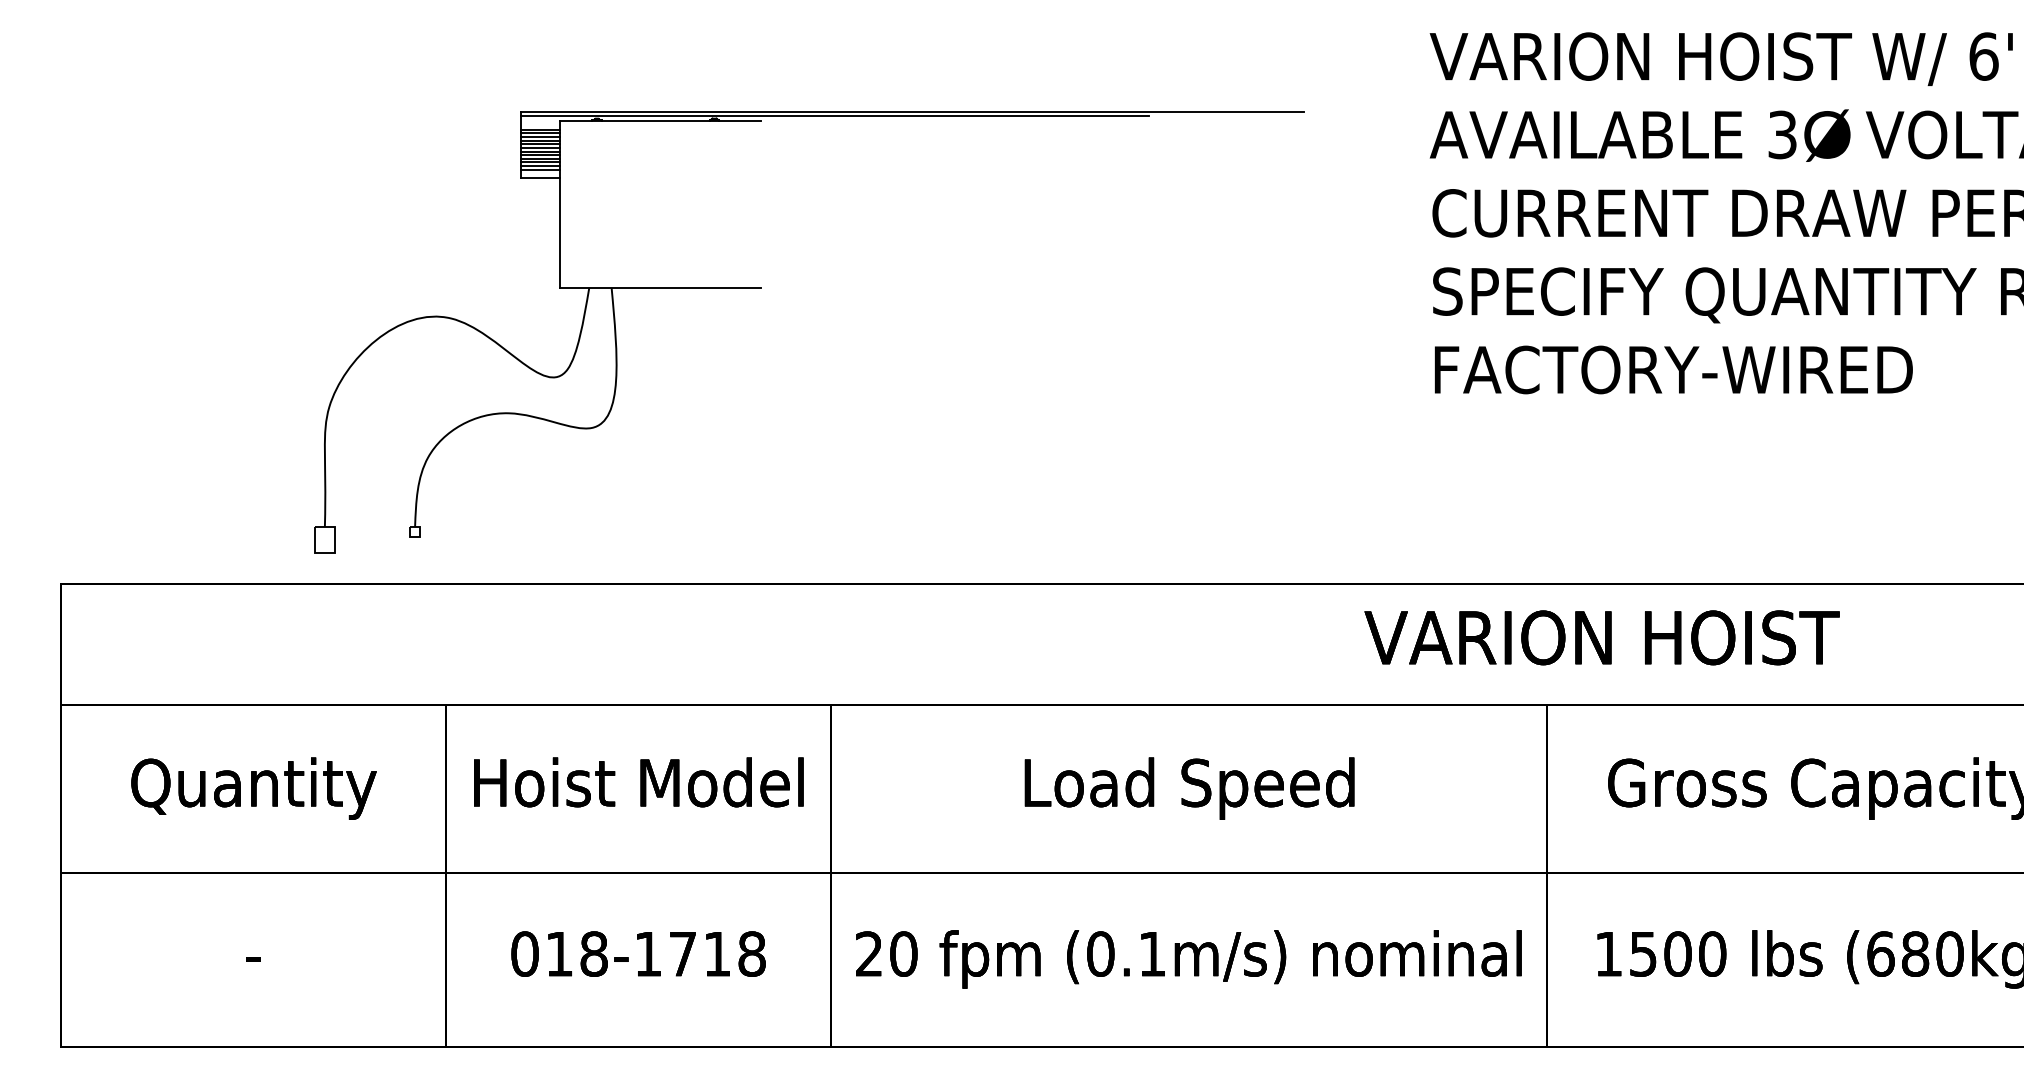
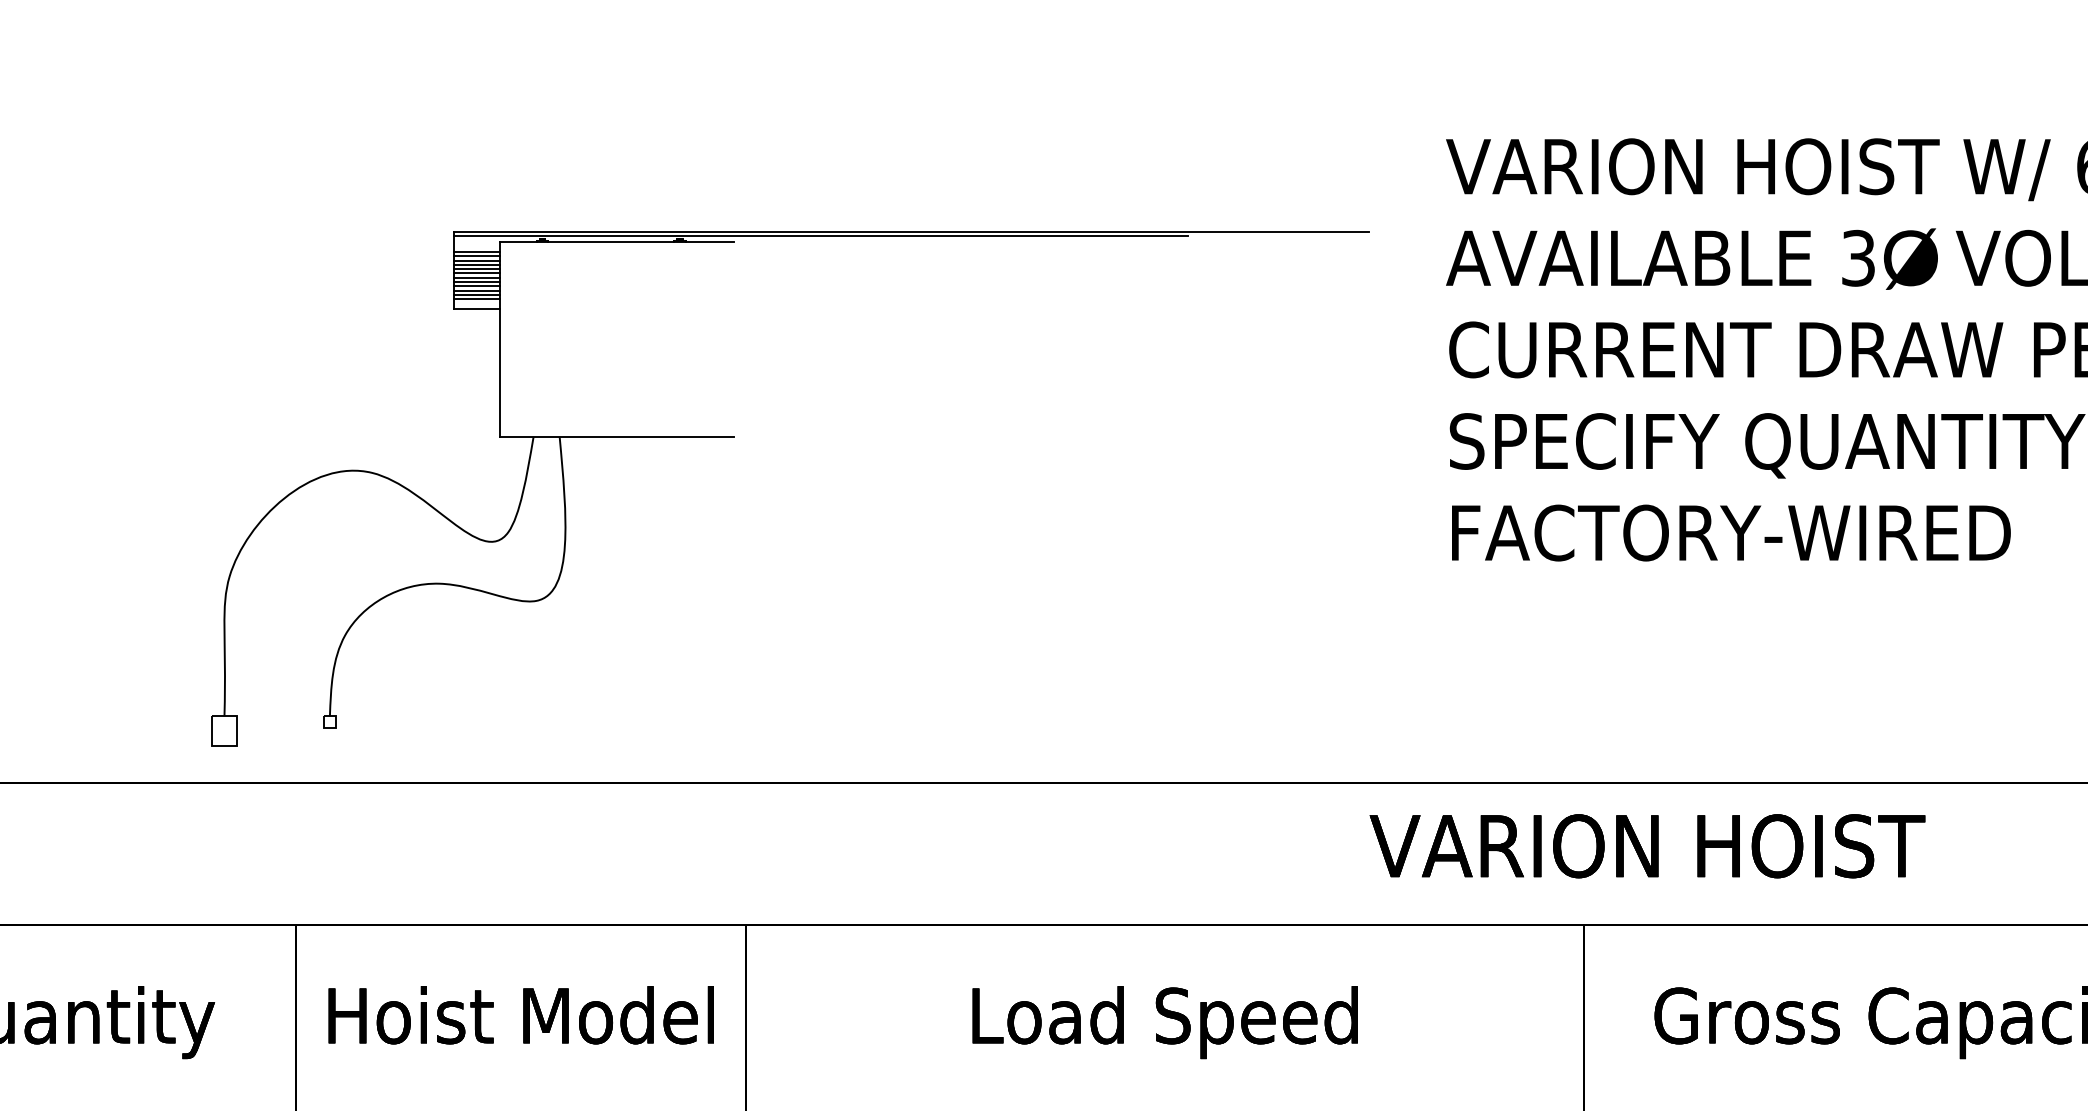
part: (761, 288) -> (734, 437), moved

